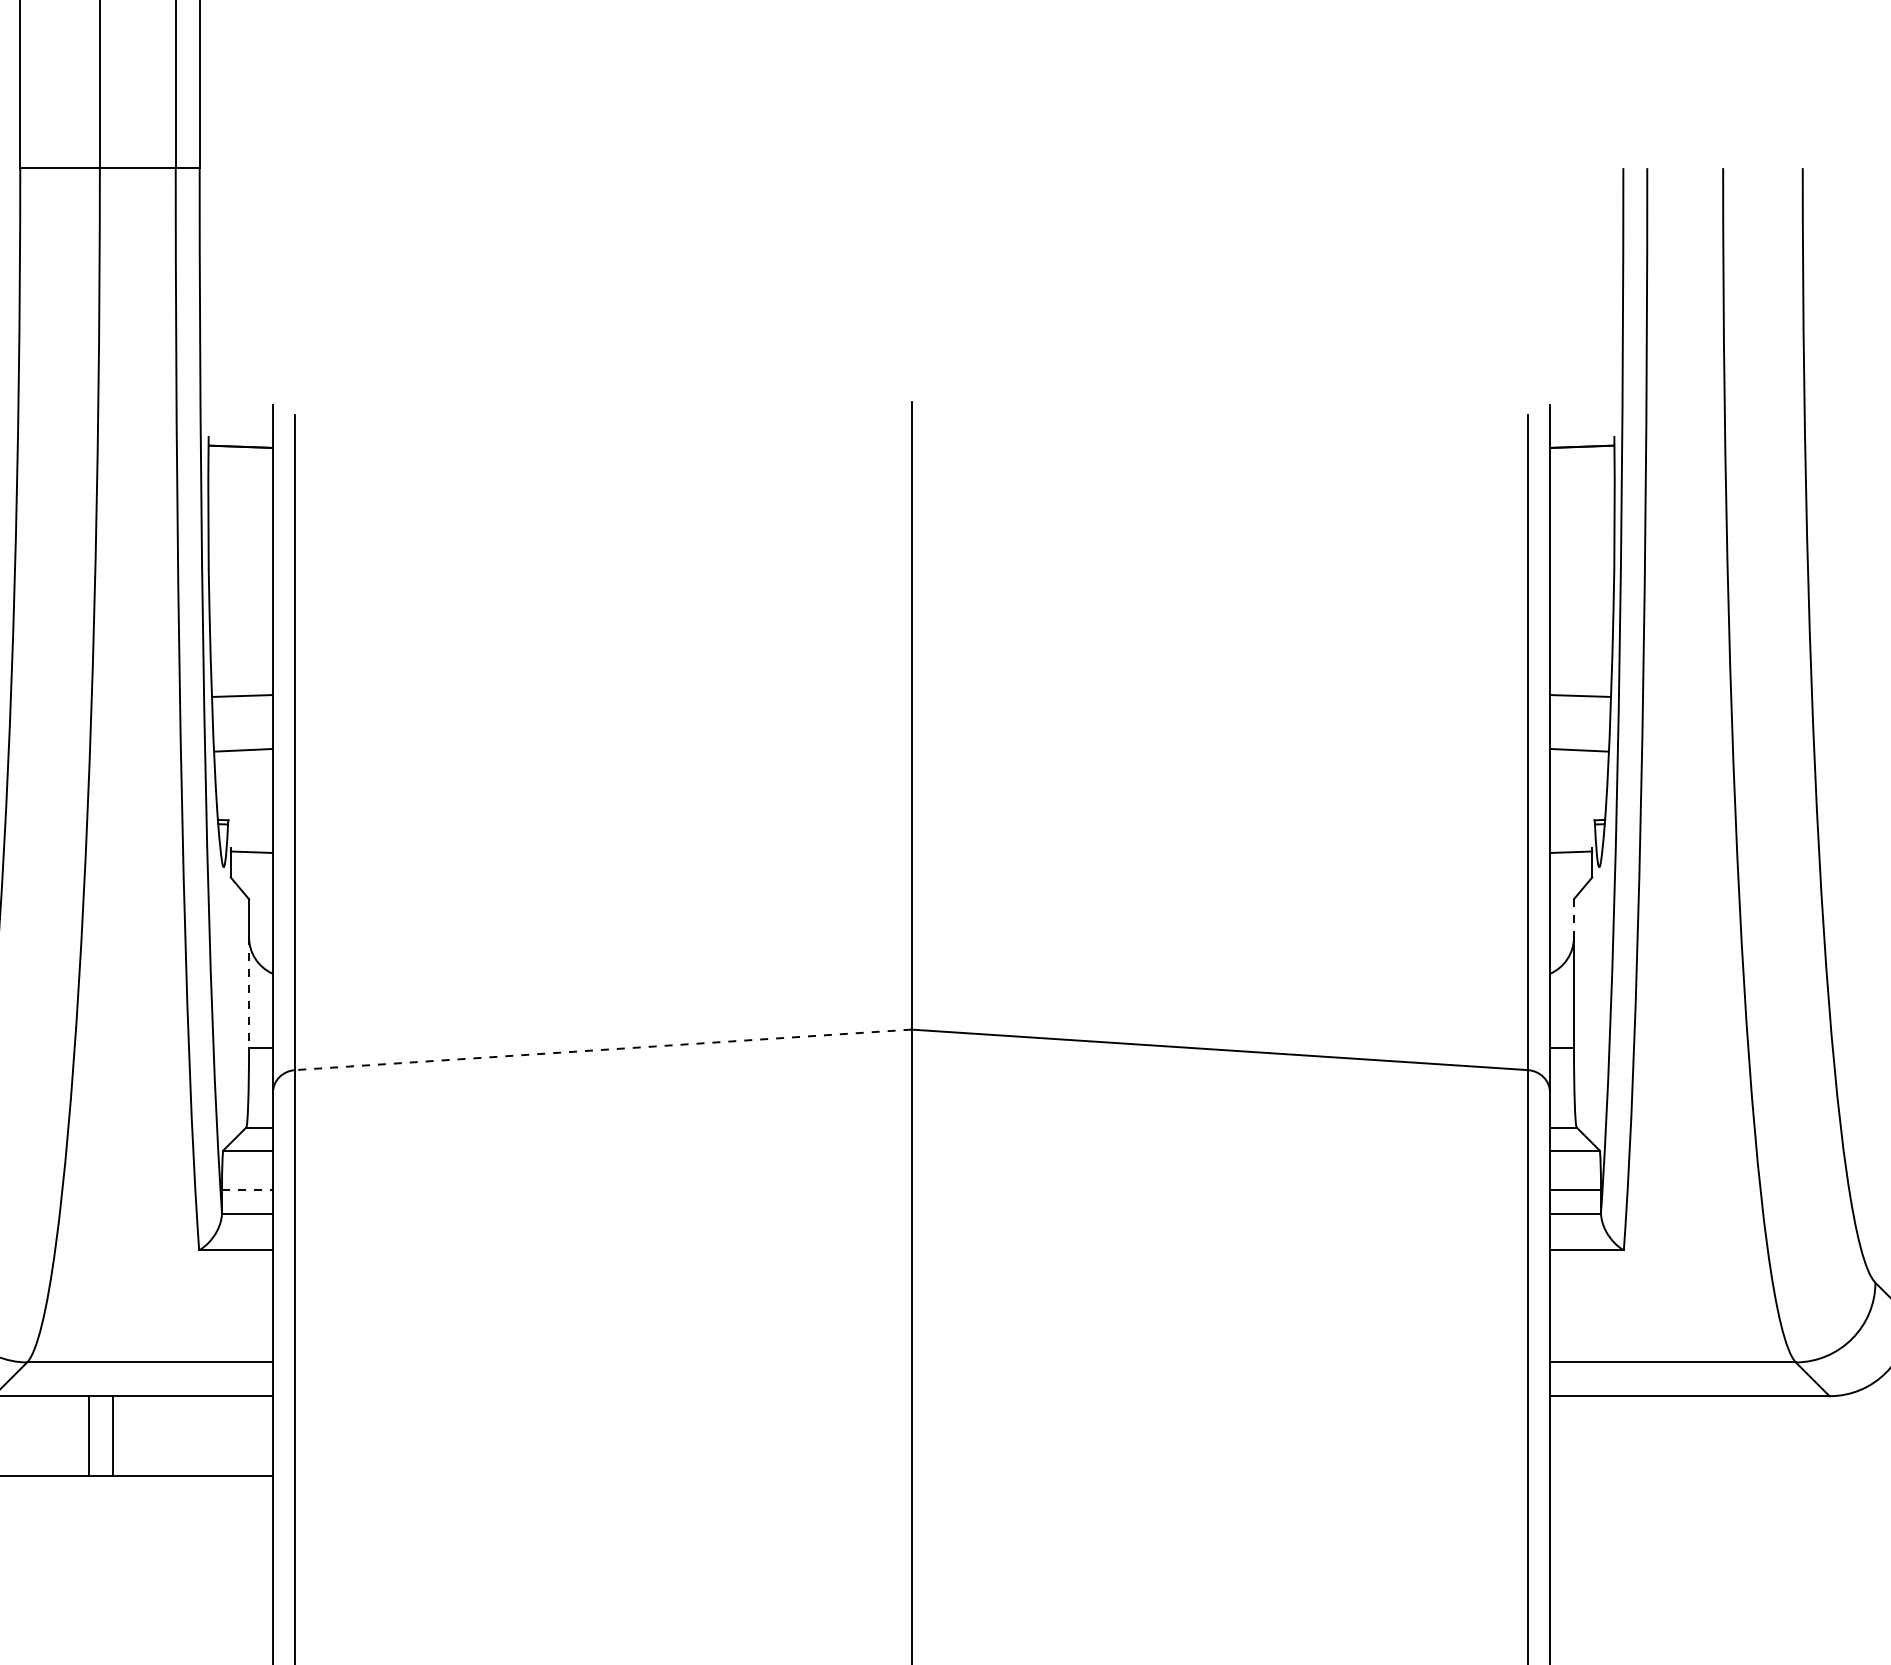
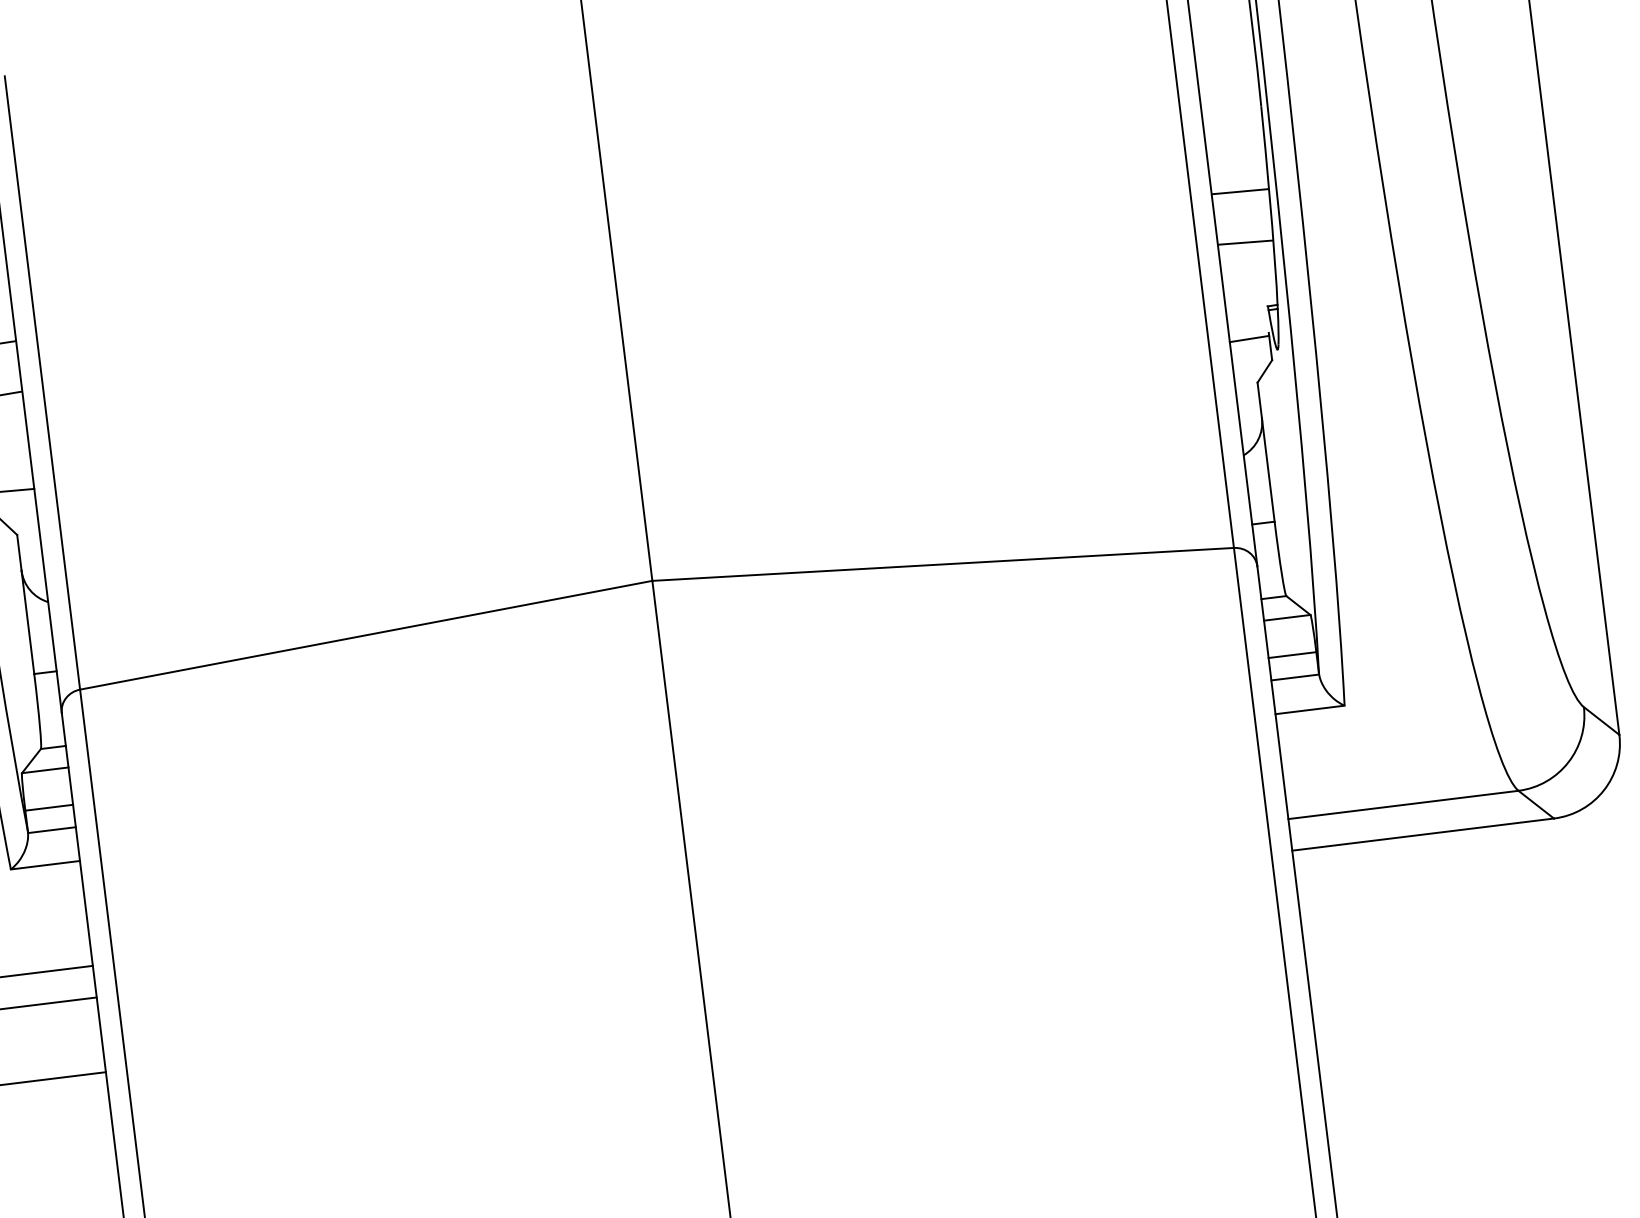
line: (1573, 918) -> (1259, 400), dashed -> solid
line: (249, 993) -> (28, 623), dashed -> solid
line: (603, 1049) -> (366, 634), dashed -> solid
line: (248, 1190) -> (50, 807), dashed -> solid

